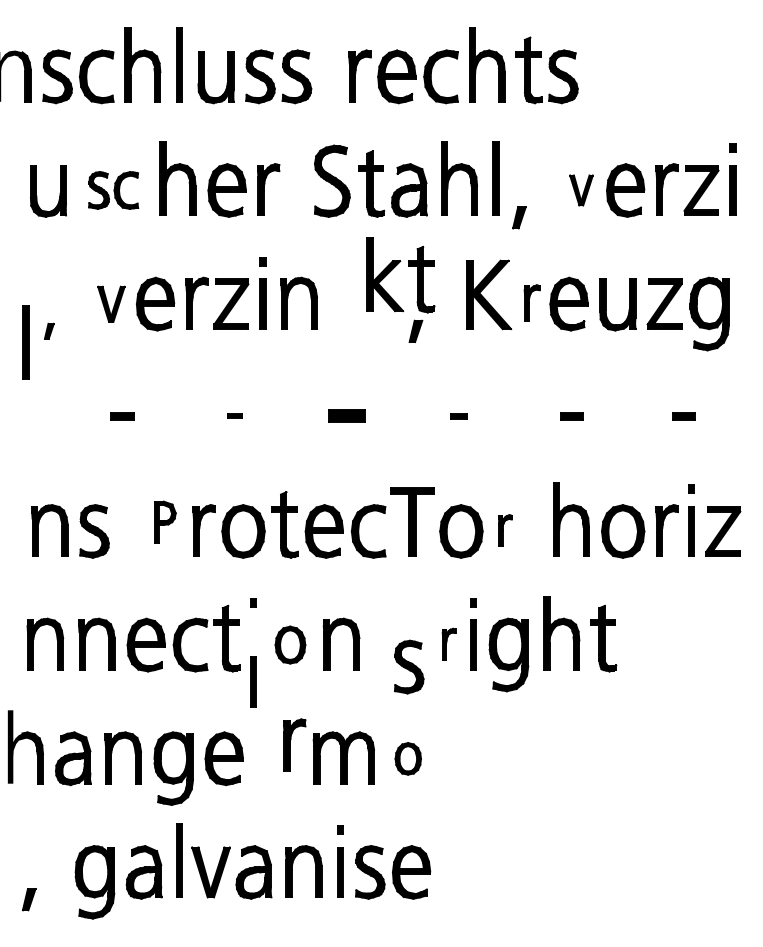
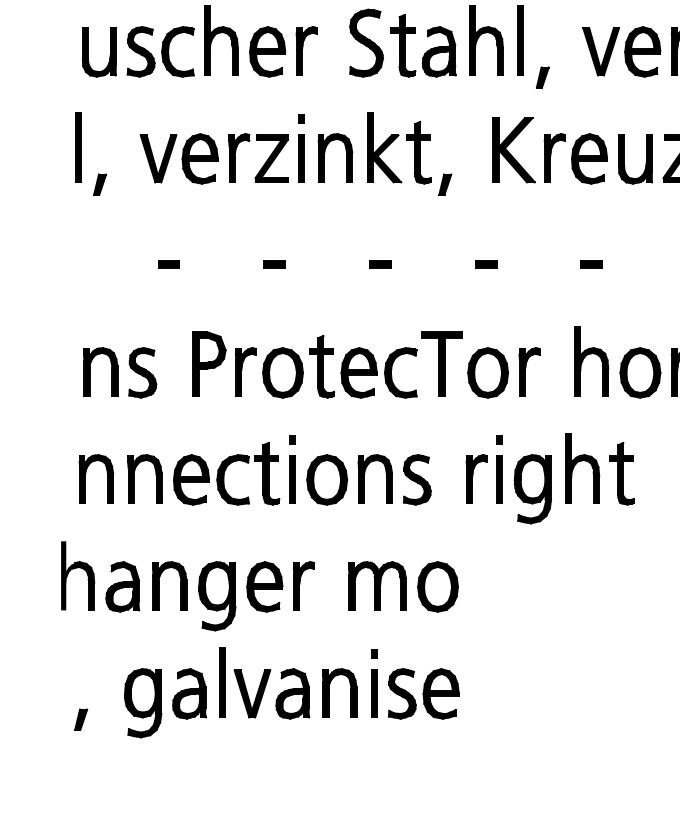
part: (113, 190) -> (160, 51), size x1.43
part: (581, 190) -> (601, 51), size x1.67
part: (394, 268) -> (393, 142), moved
part: (531, 302) -> (554, 157), size x1.43
part: (111, 304) -> (158, 159), size x1.43
part: (49, 330) -> (100, 183), size x1.43
part: (25, 342) -> (77, 147), moved
part: (234, 416) -> (274, 264), size x1.67
part: (346, 416) -> (379, 264), size x0.62
part: (458, 416) -> (485, 264), size x1.43
part: (165, 521) -> (209, 363), size x1.67
part: (505, 530) -> (529, 372), size x1.67
part: (448, 643) -> (475, 478), size x1.67
part: (290, 644) -> (327, 479), size x1.43
part: (409, 666) -> (417, 479), moved
part: (253, 681) -> (292, 479), moved
part: (294, 744) -> (303, 585), moved
part: (408, 758) -> (438, 586), size x1.67

